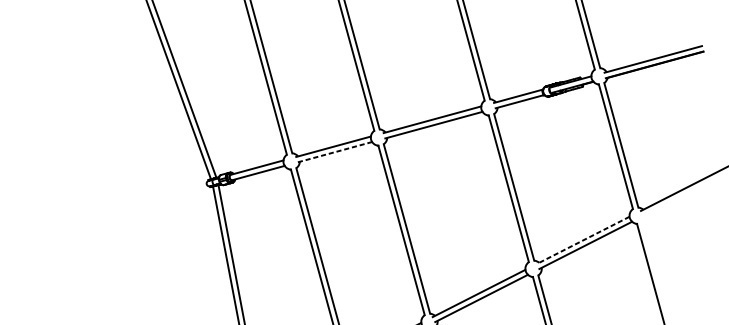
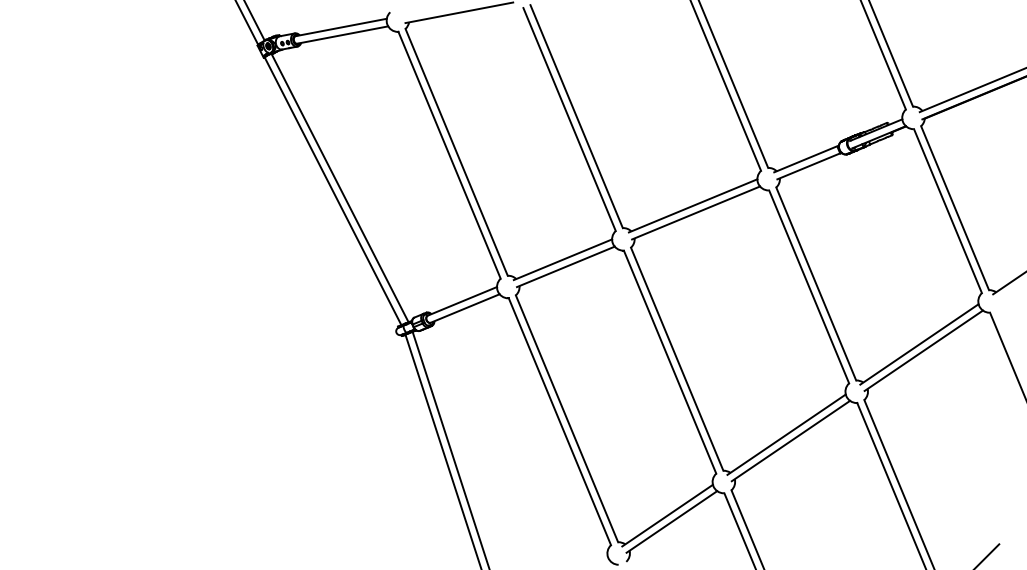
line: (334, 151) -> (565, 266), dashed -> solid
line: (583, 240) -> (919, 344), dashed -> solid

